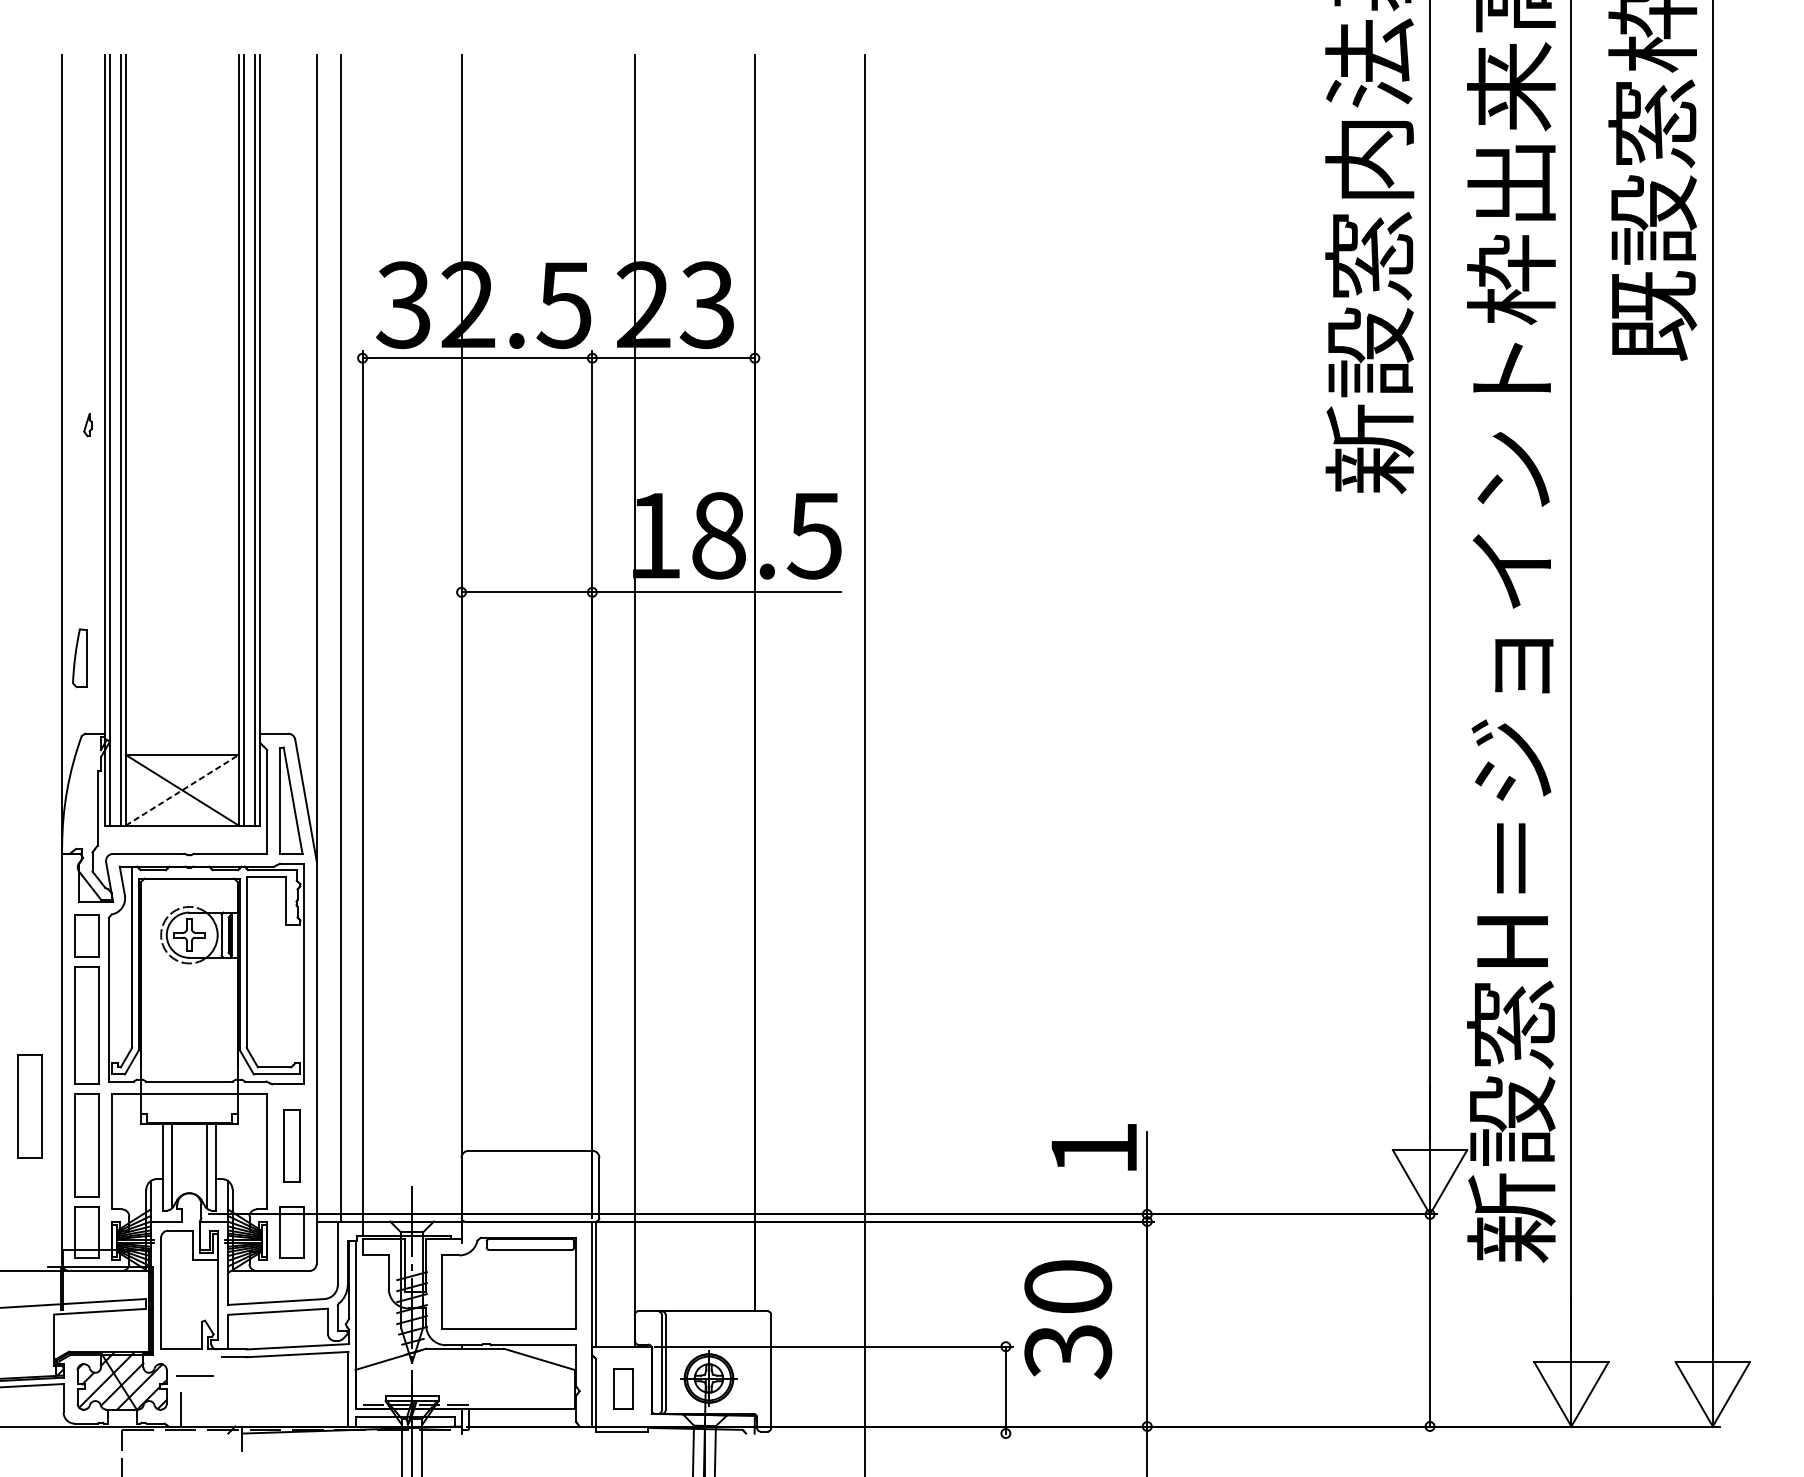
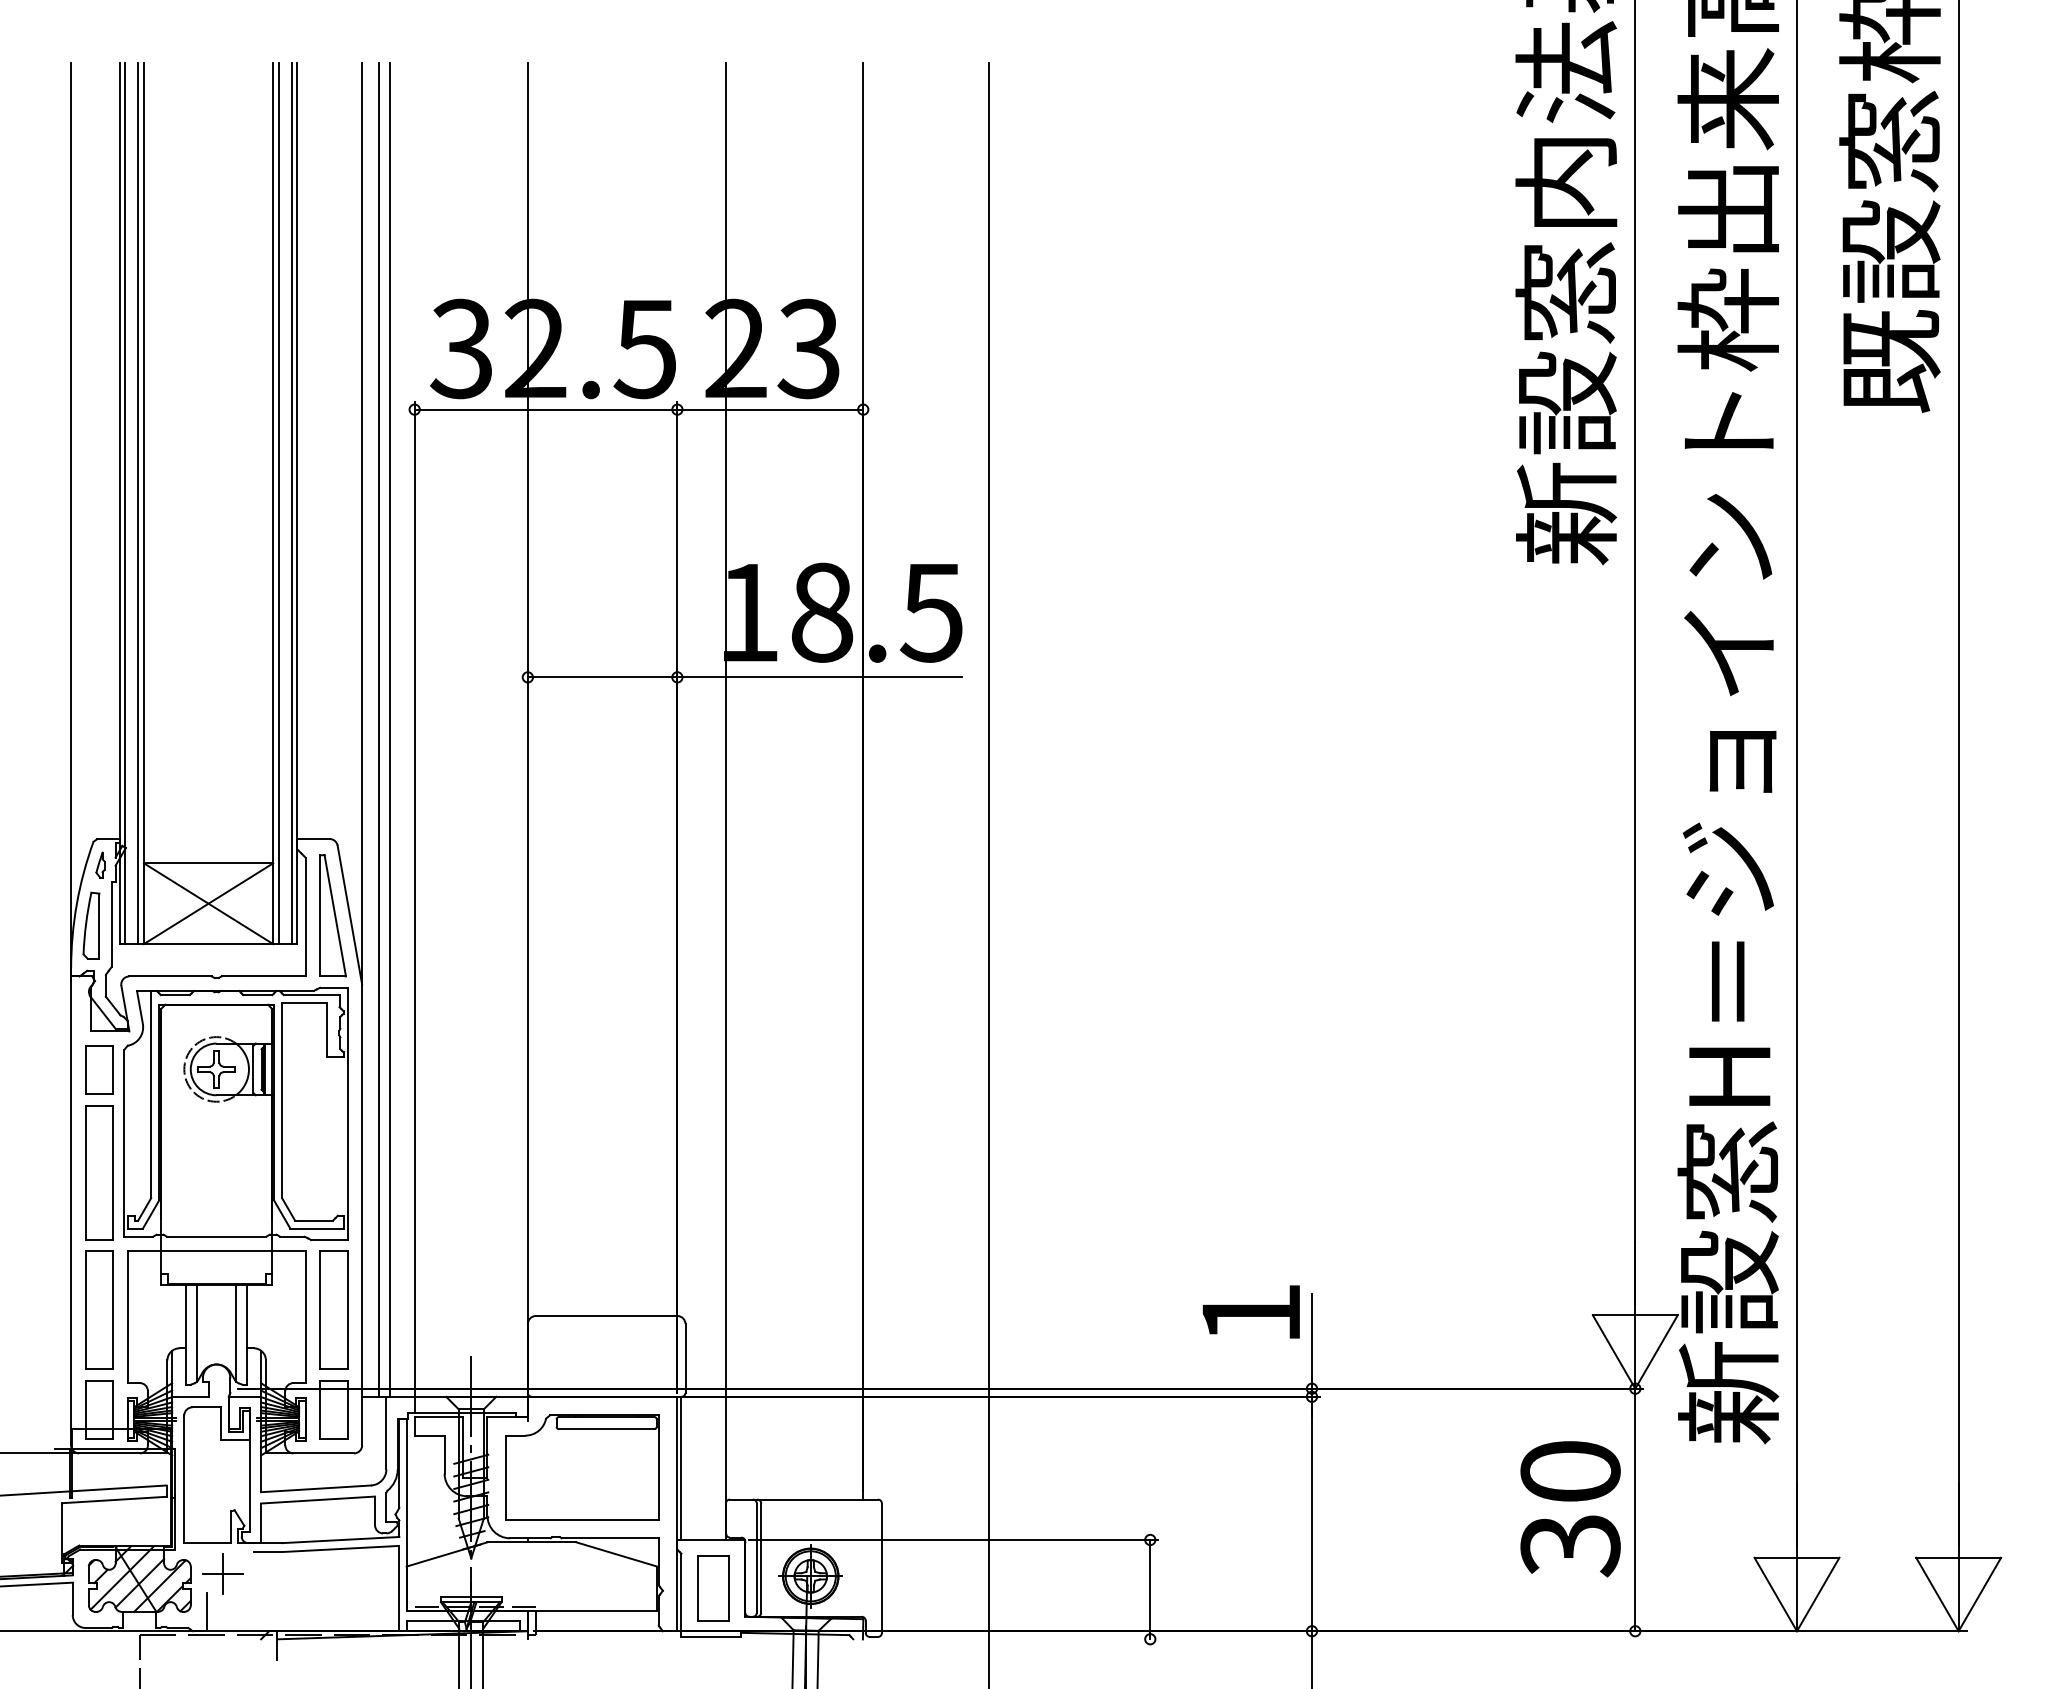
part: (87, 424) -> (100, 864), moved
line: (331, 637) -> (379, 729), added
part: (79, 658) -> (91, 925), moved
line: (182, 790) -> (208, 903), dashed -> solid
part: (30, 1105) -> (34, 1264), removed
part: (291, 1145) -> (333, 1309), size x1.43
text: (1068, 1320) -> (1570, 1509), moved
line: (195, 1376) -> (223, 1573), added
part: (623, 1389) -> (713, 1588), size x1.43

